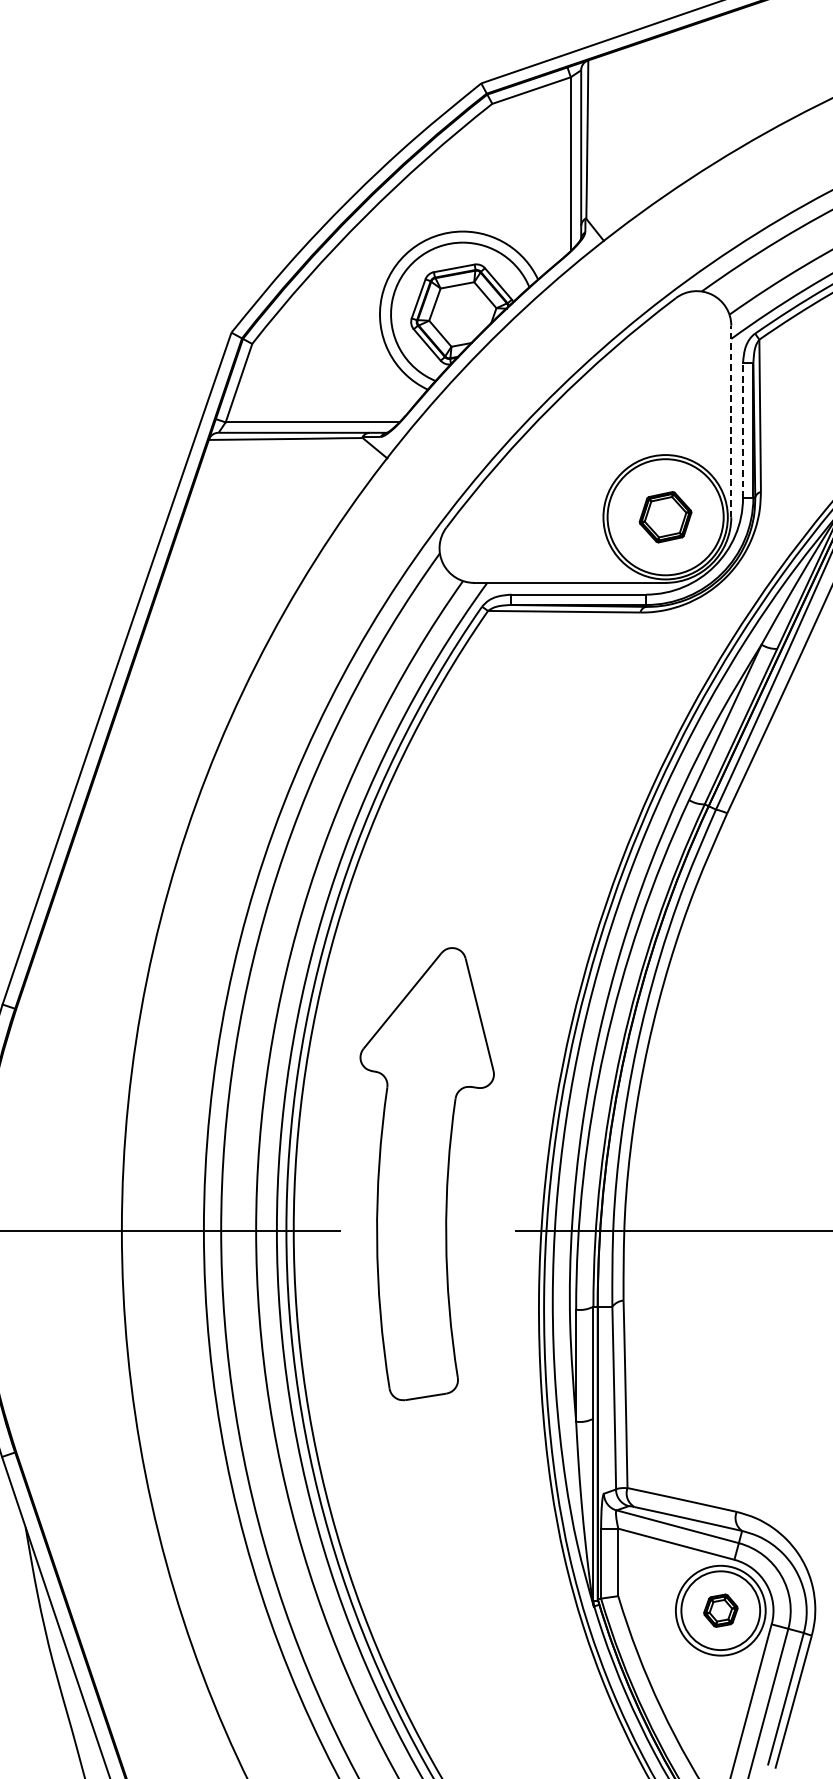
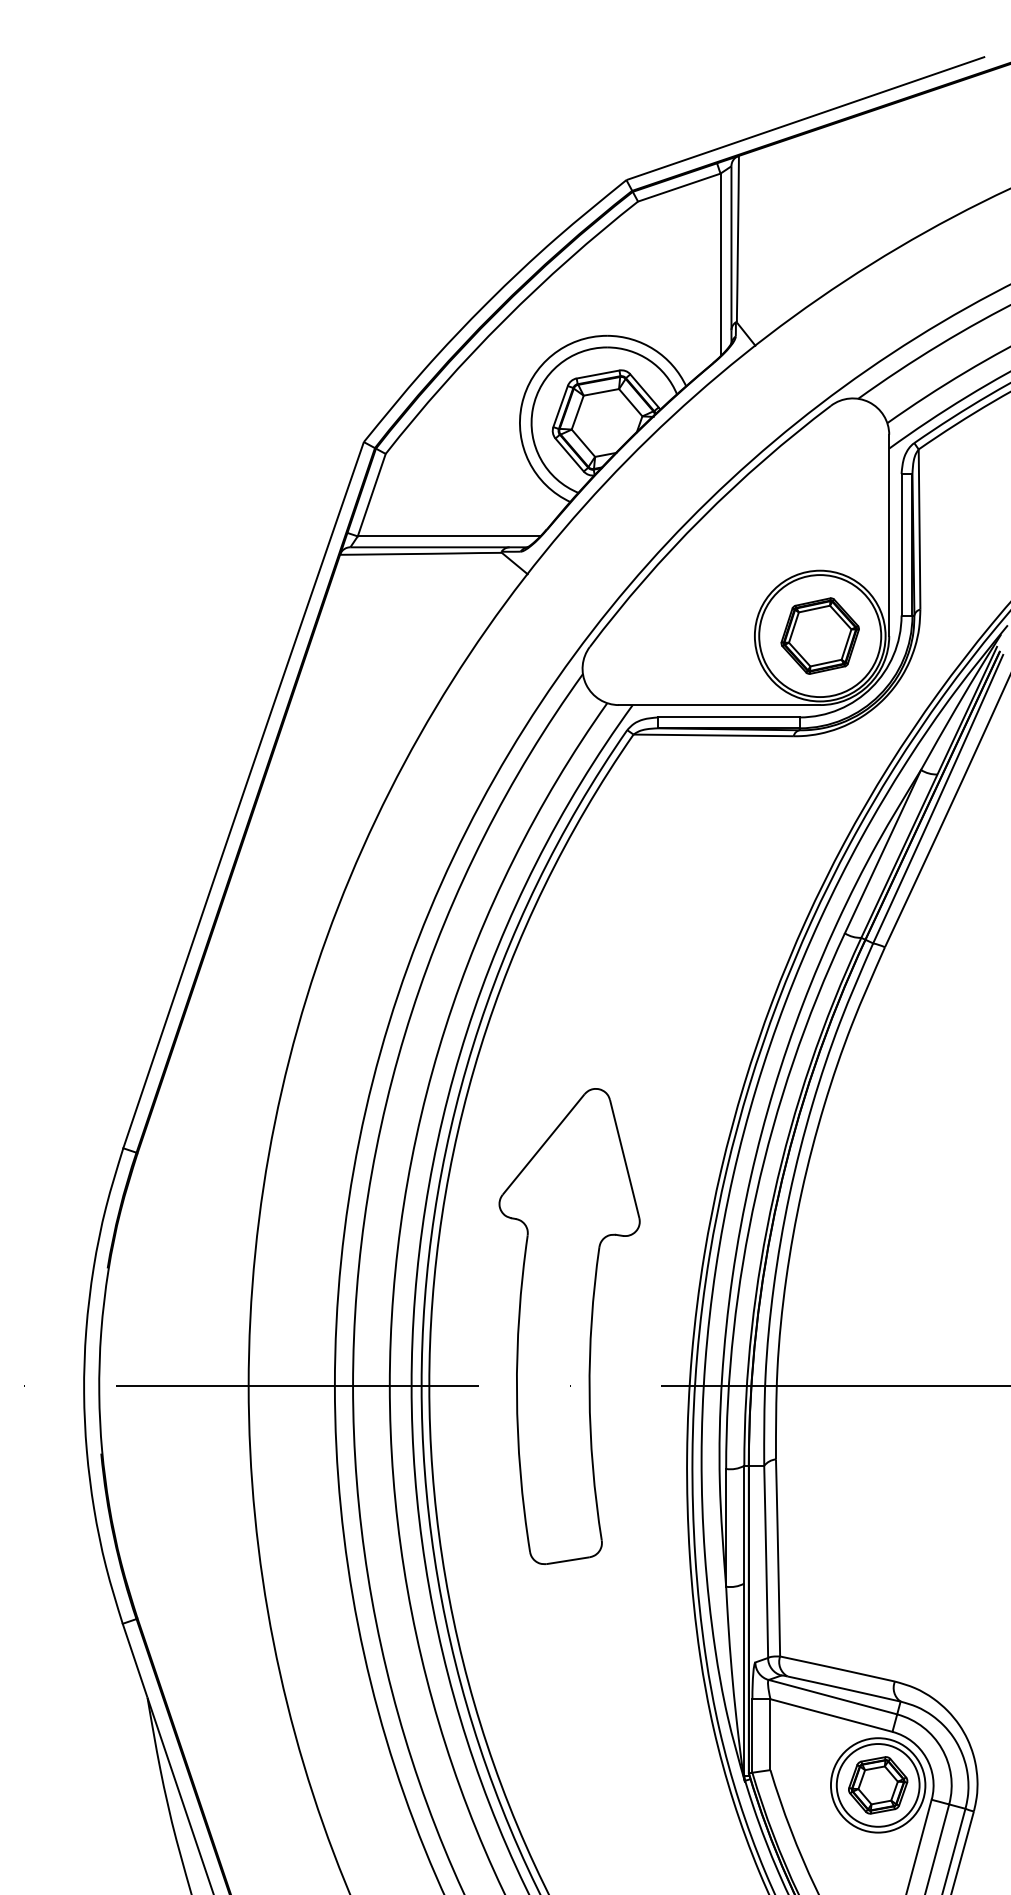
line: (731, 421) -> (889, 535), dashed -> solid
line: (742, 430) -> (901, 544), dashed -> solid
part: (664, 516) -> (819, 635), size x1.43
part: (721, 1610) -> (878, 1785), size x1.67

